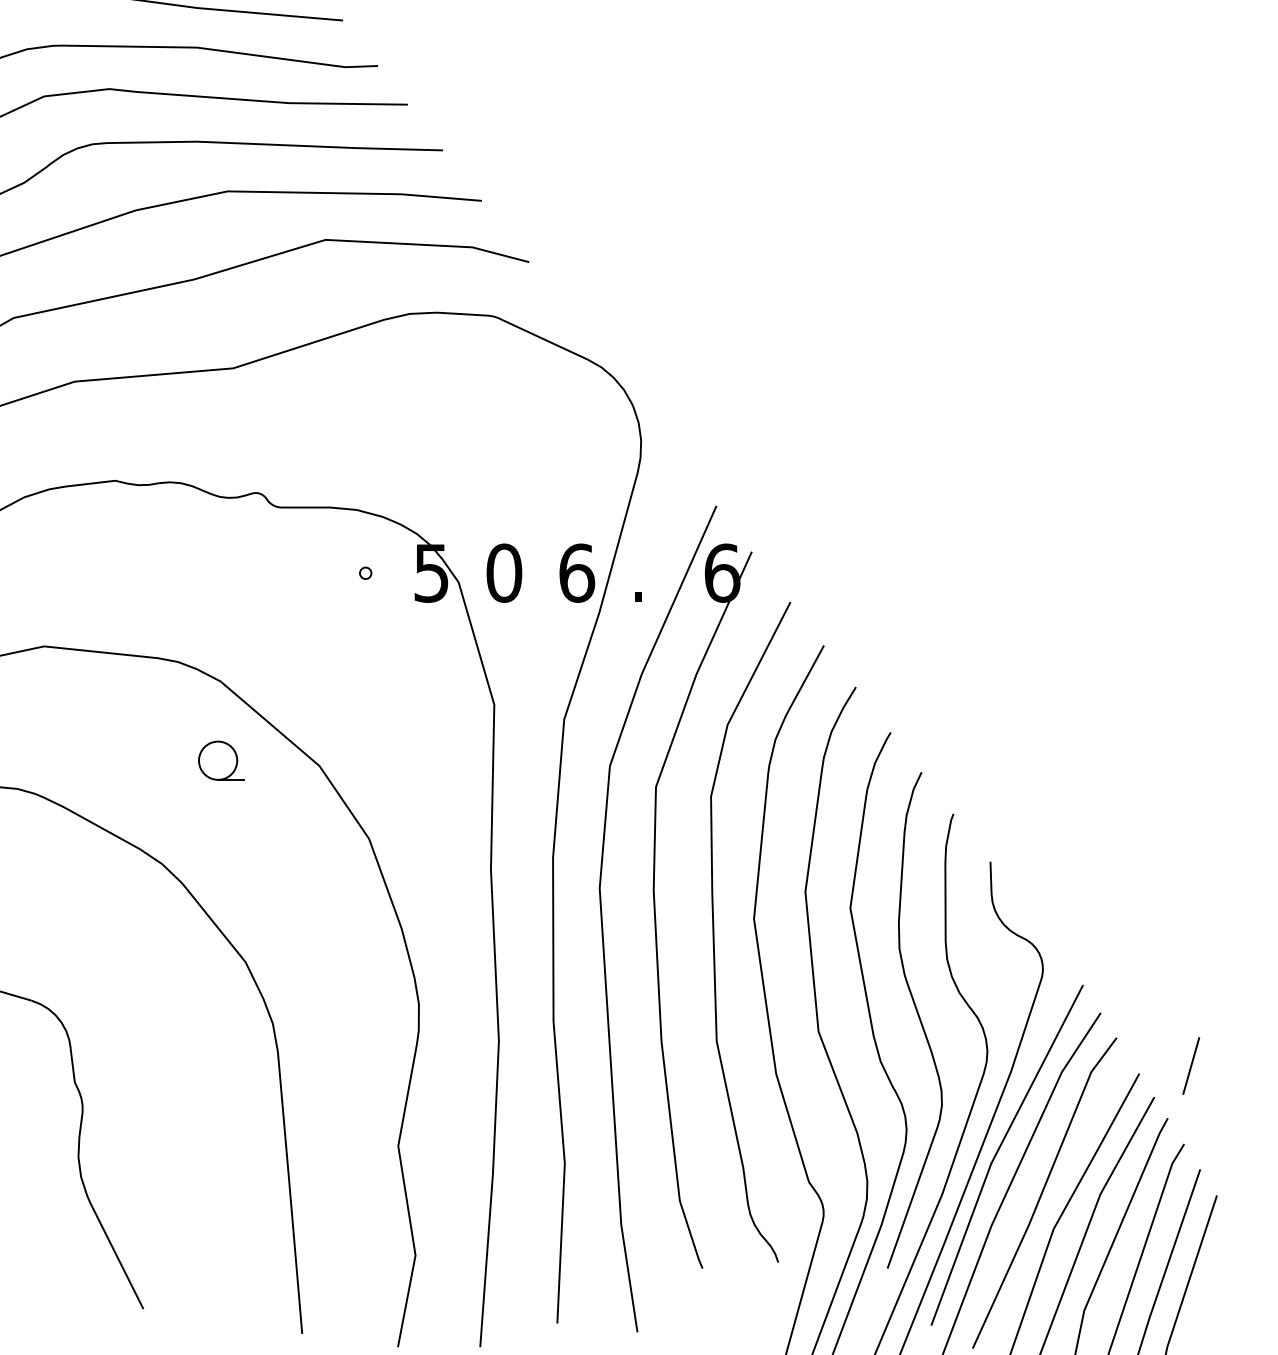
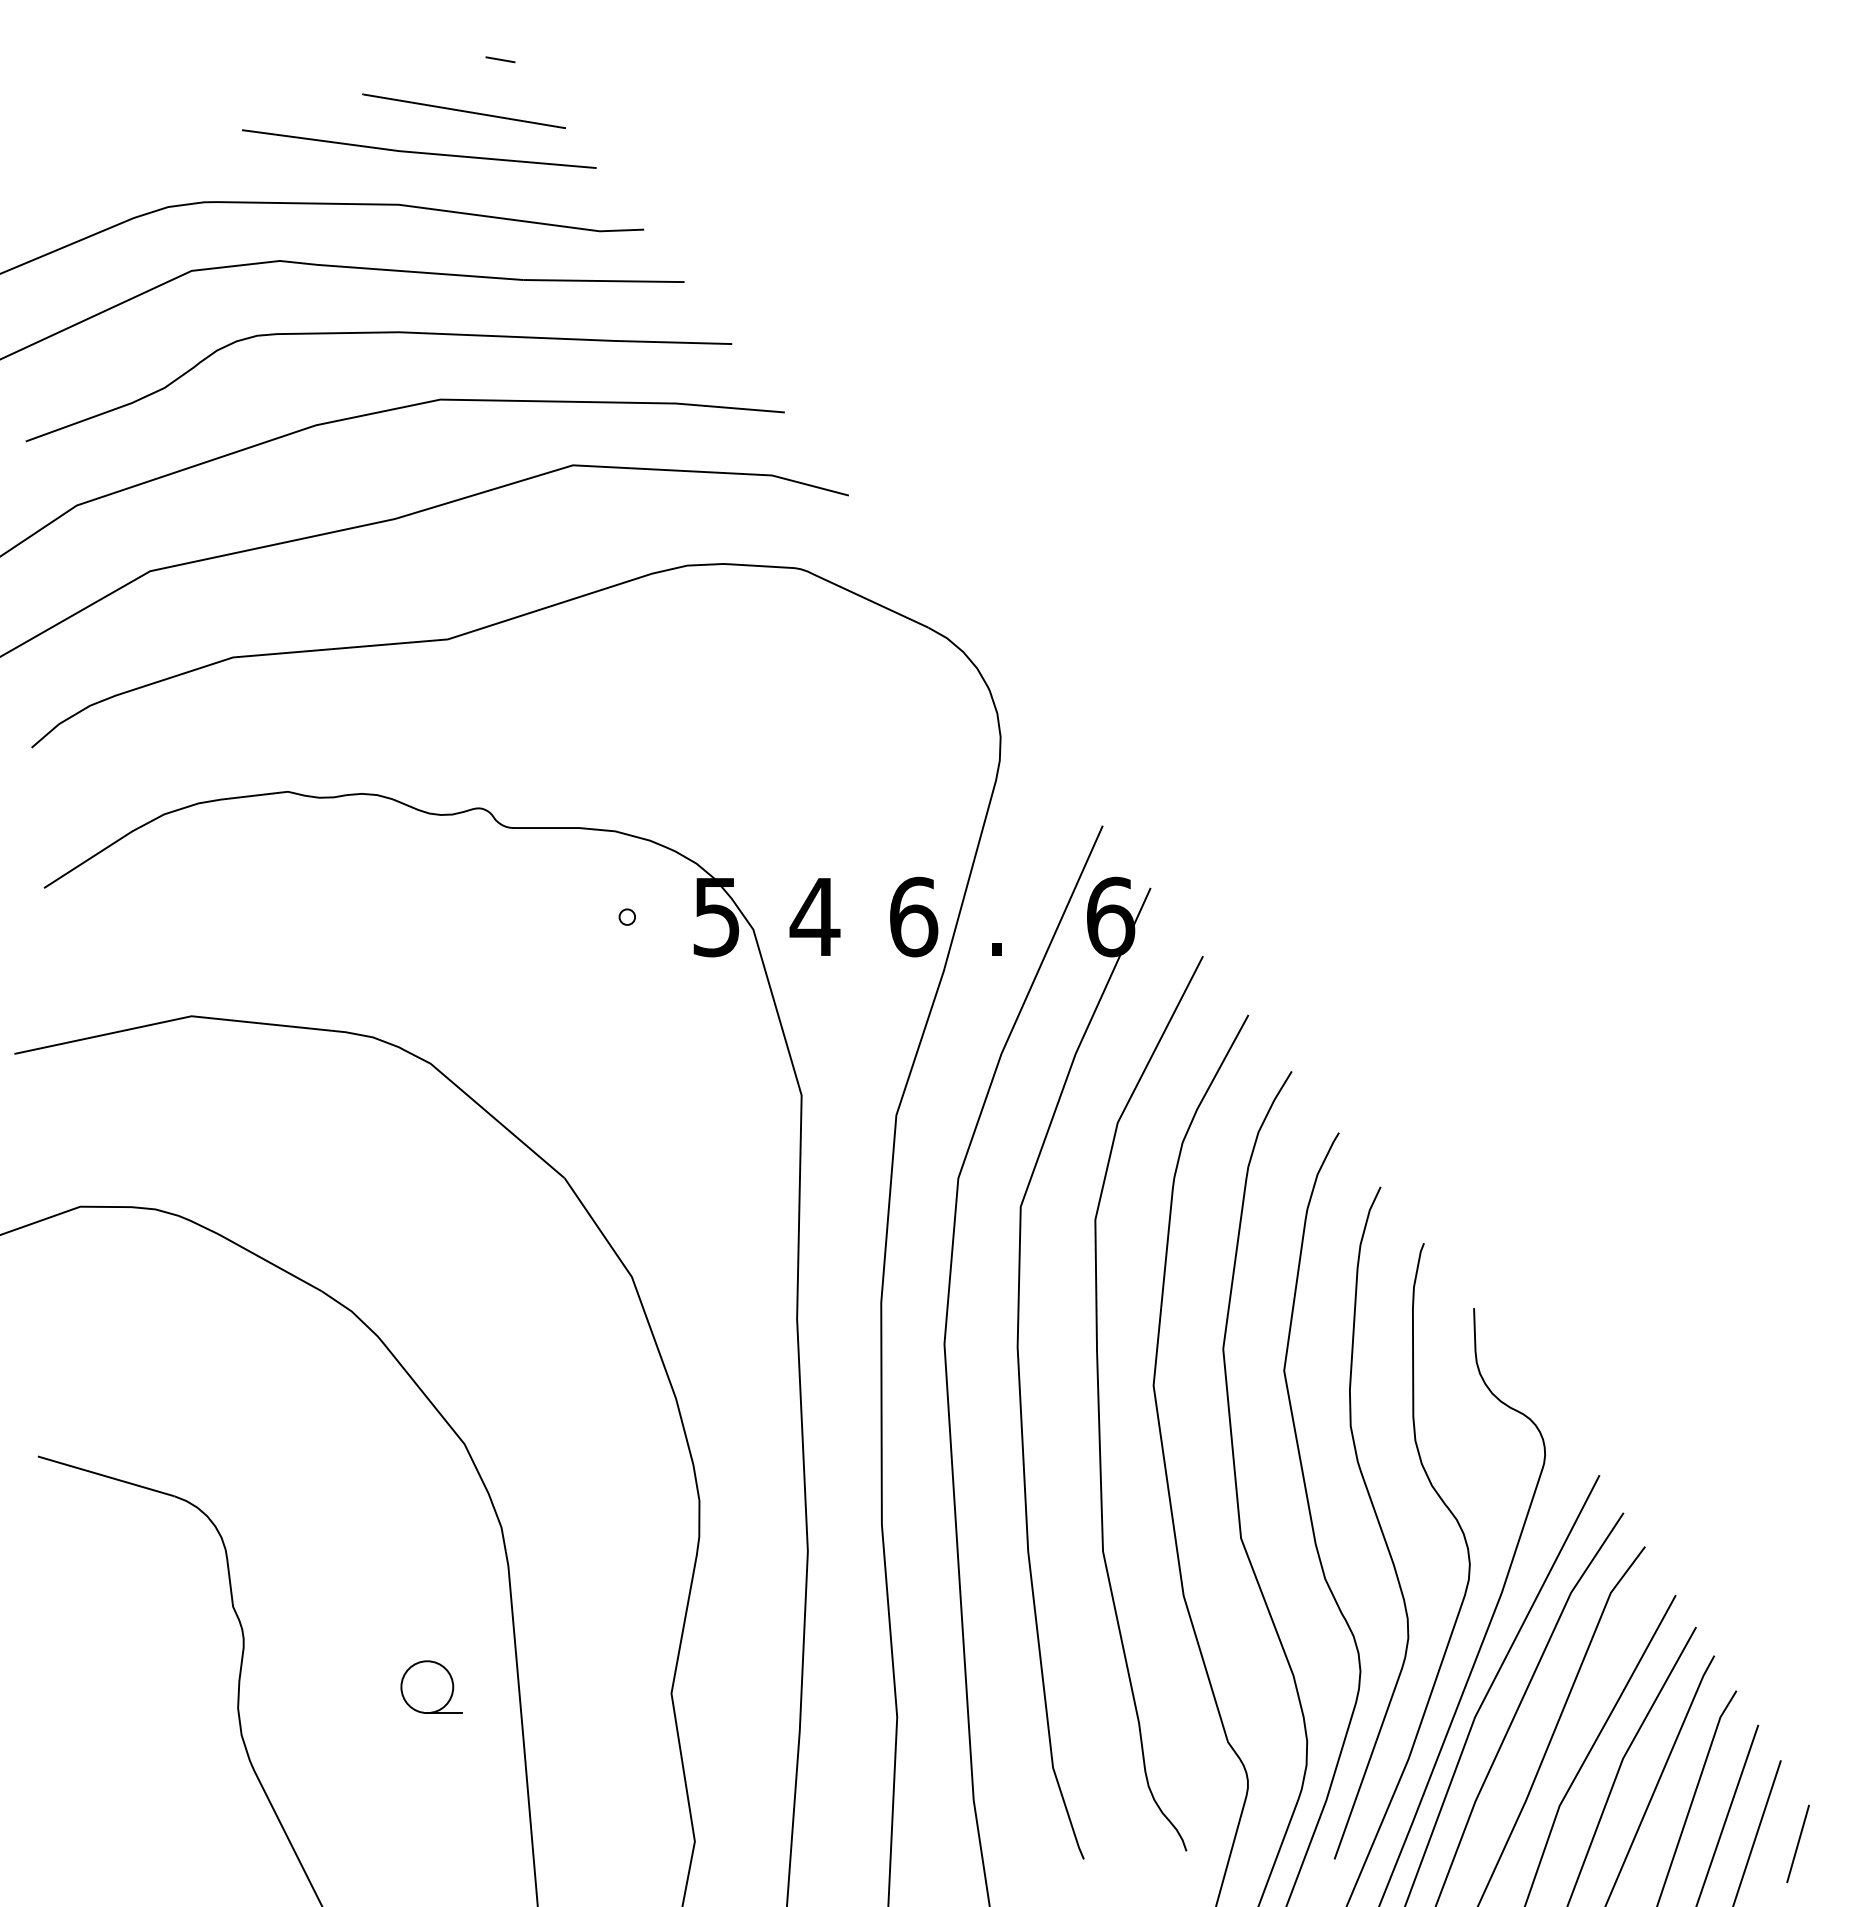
text: (503, 572) -> (814, 916), 0 -> 4
part: (221, 760) -> (431, 1686), moved
line: (1190, 1065) -> (1797, 1843), moved

